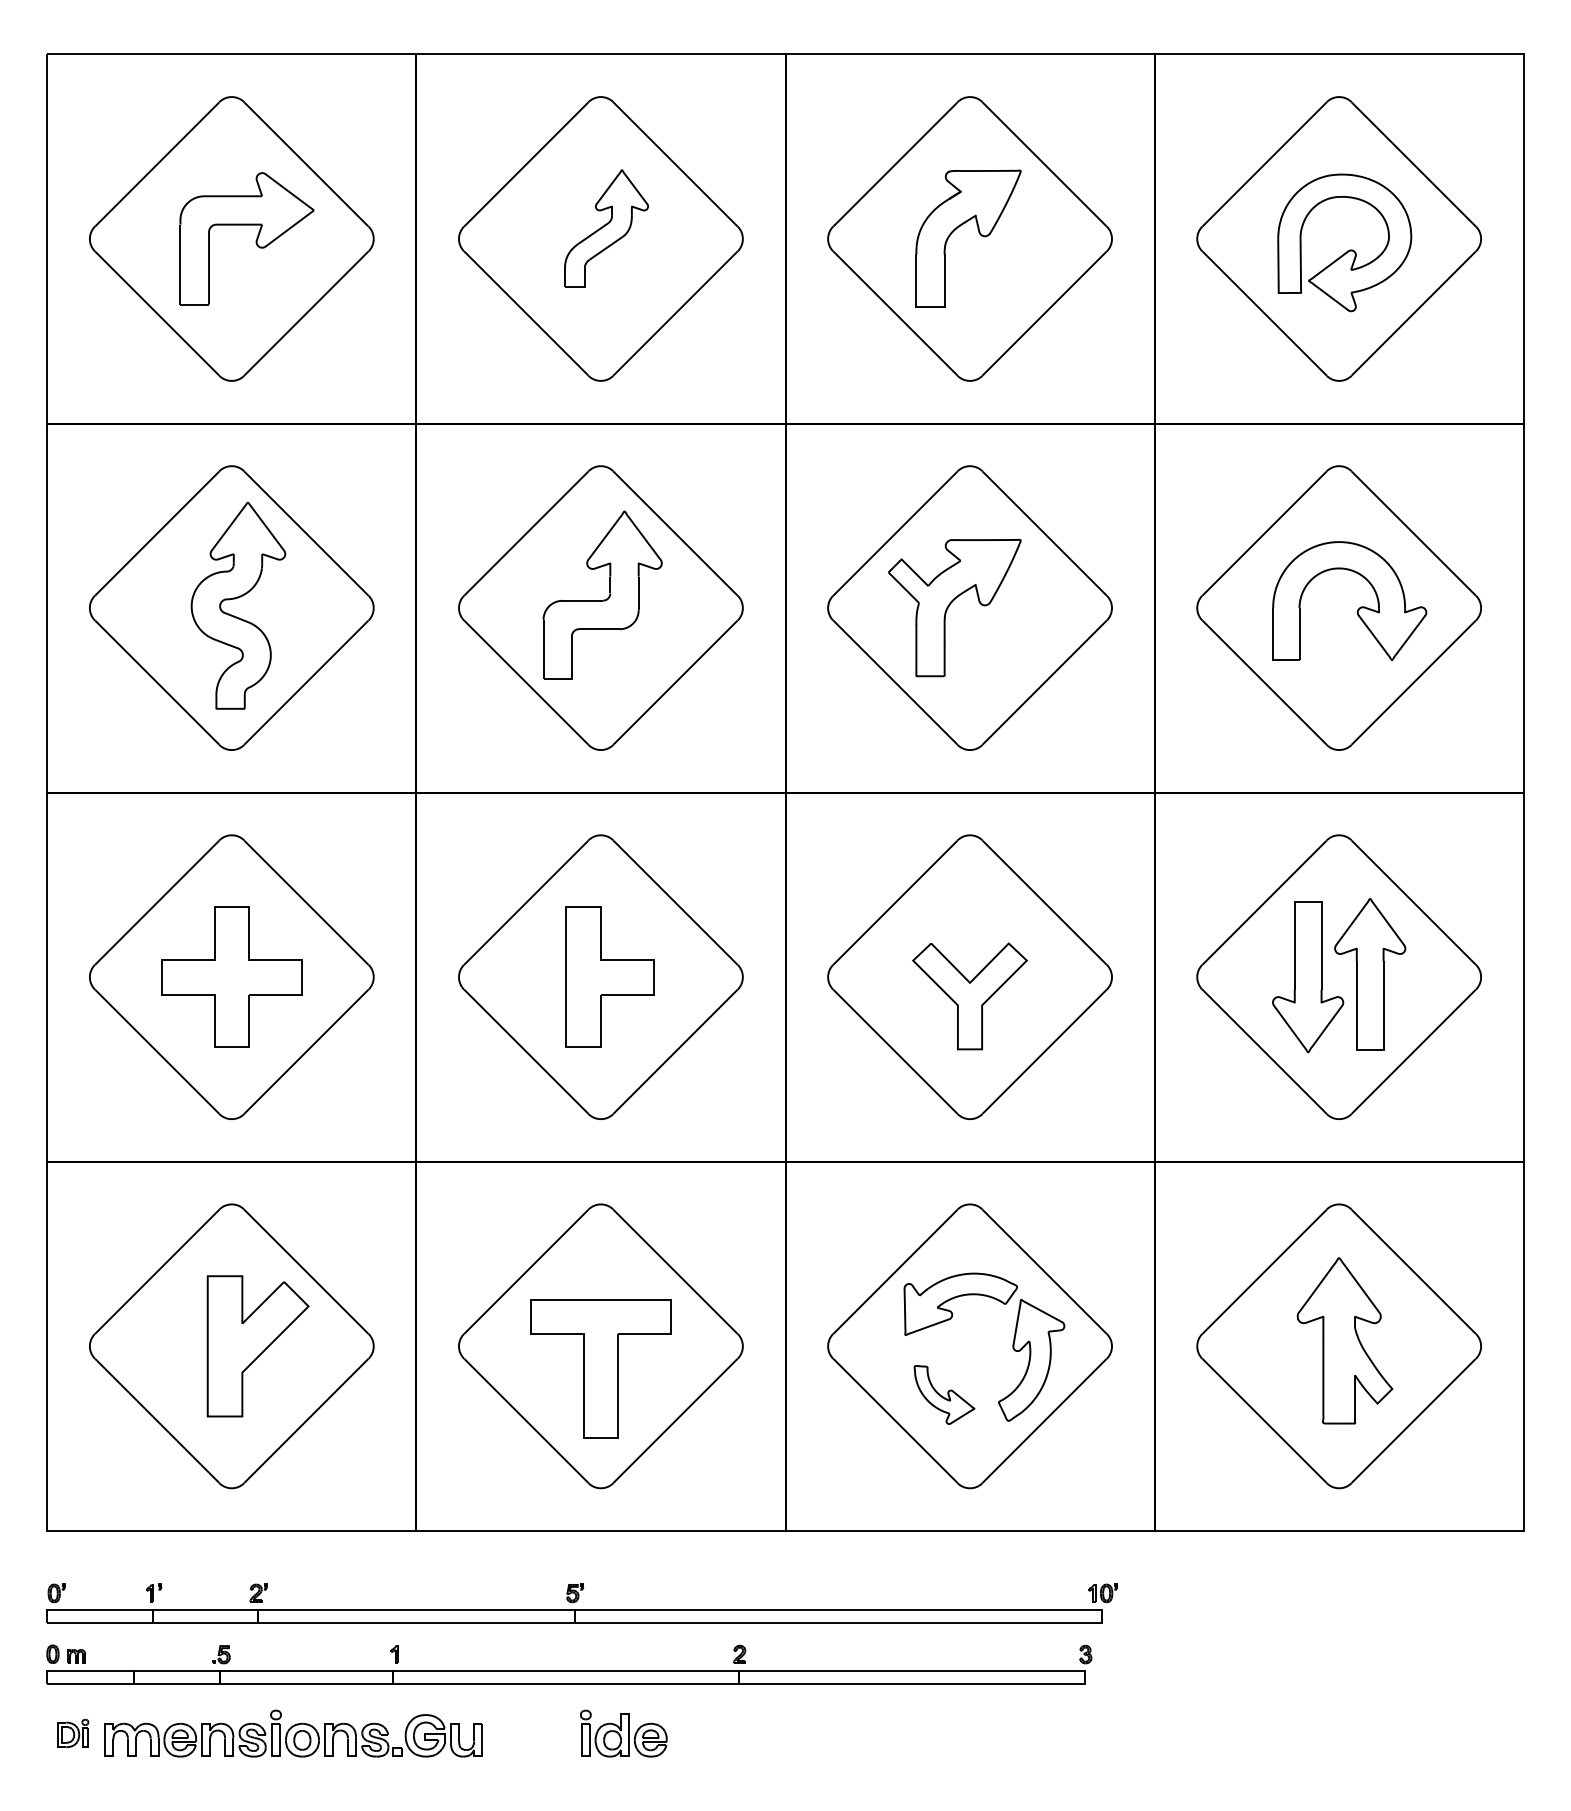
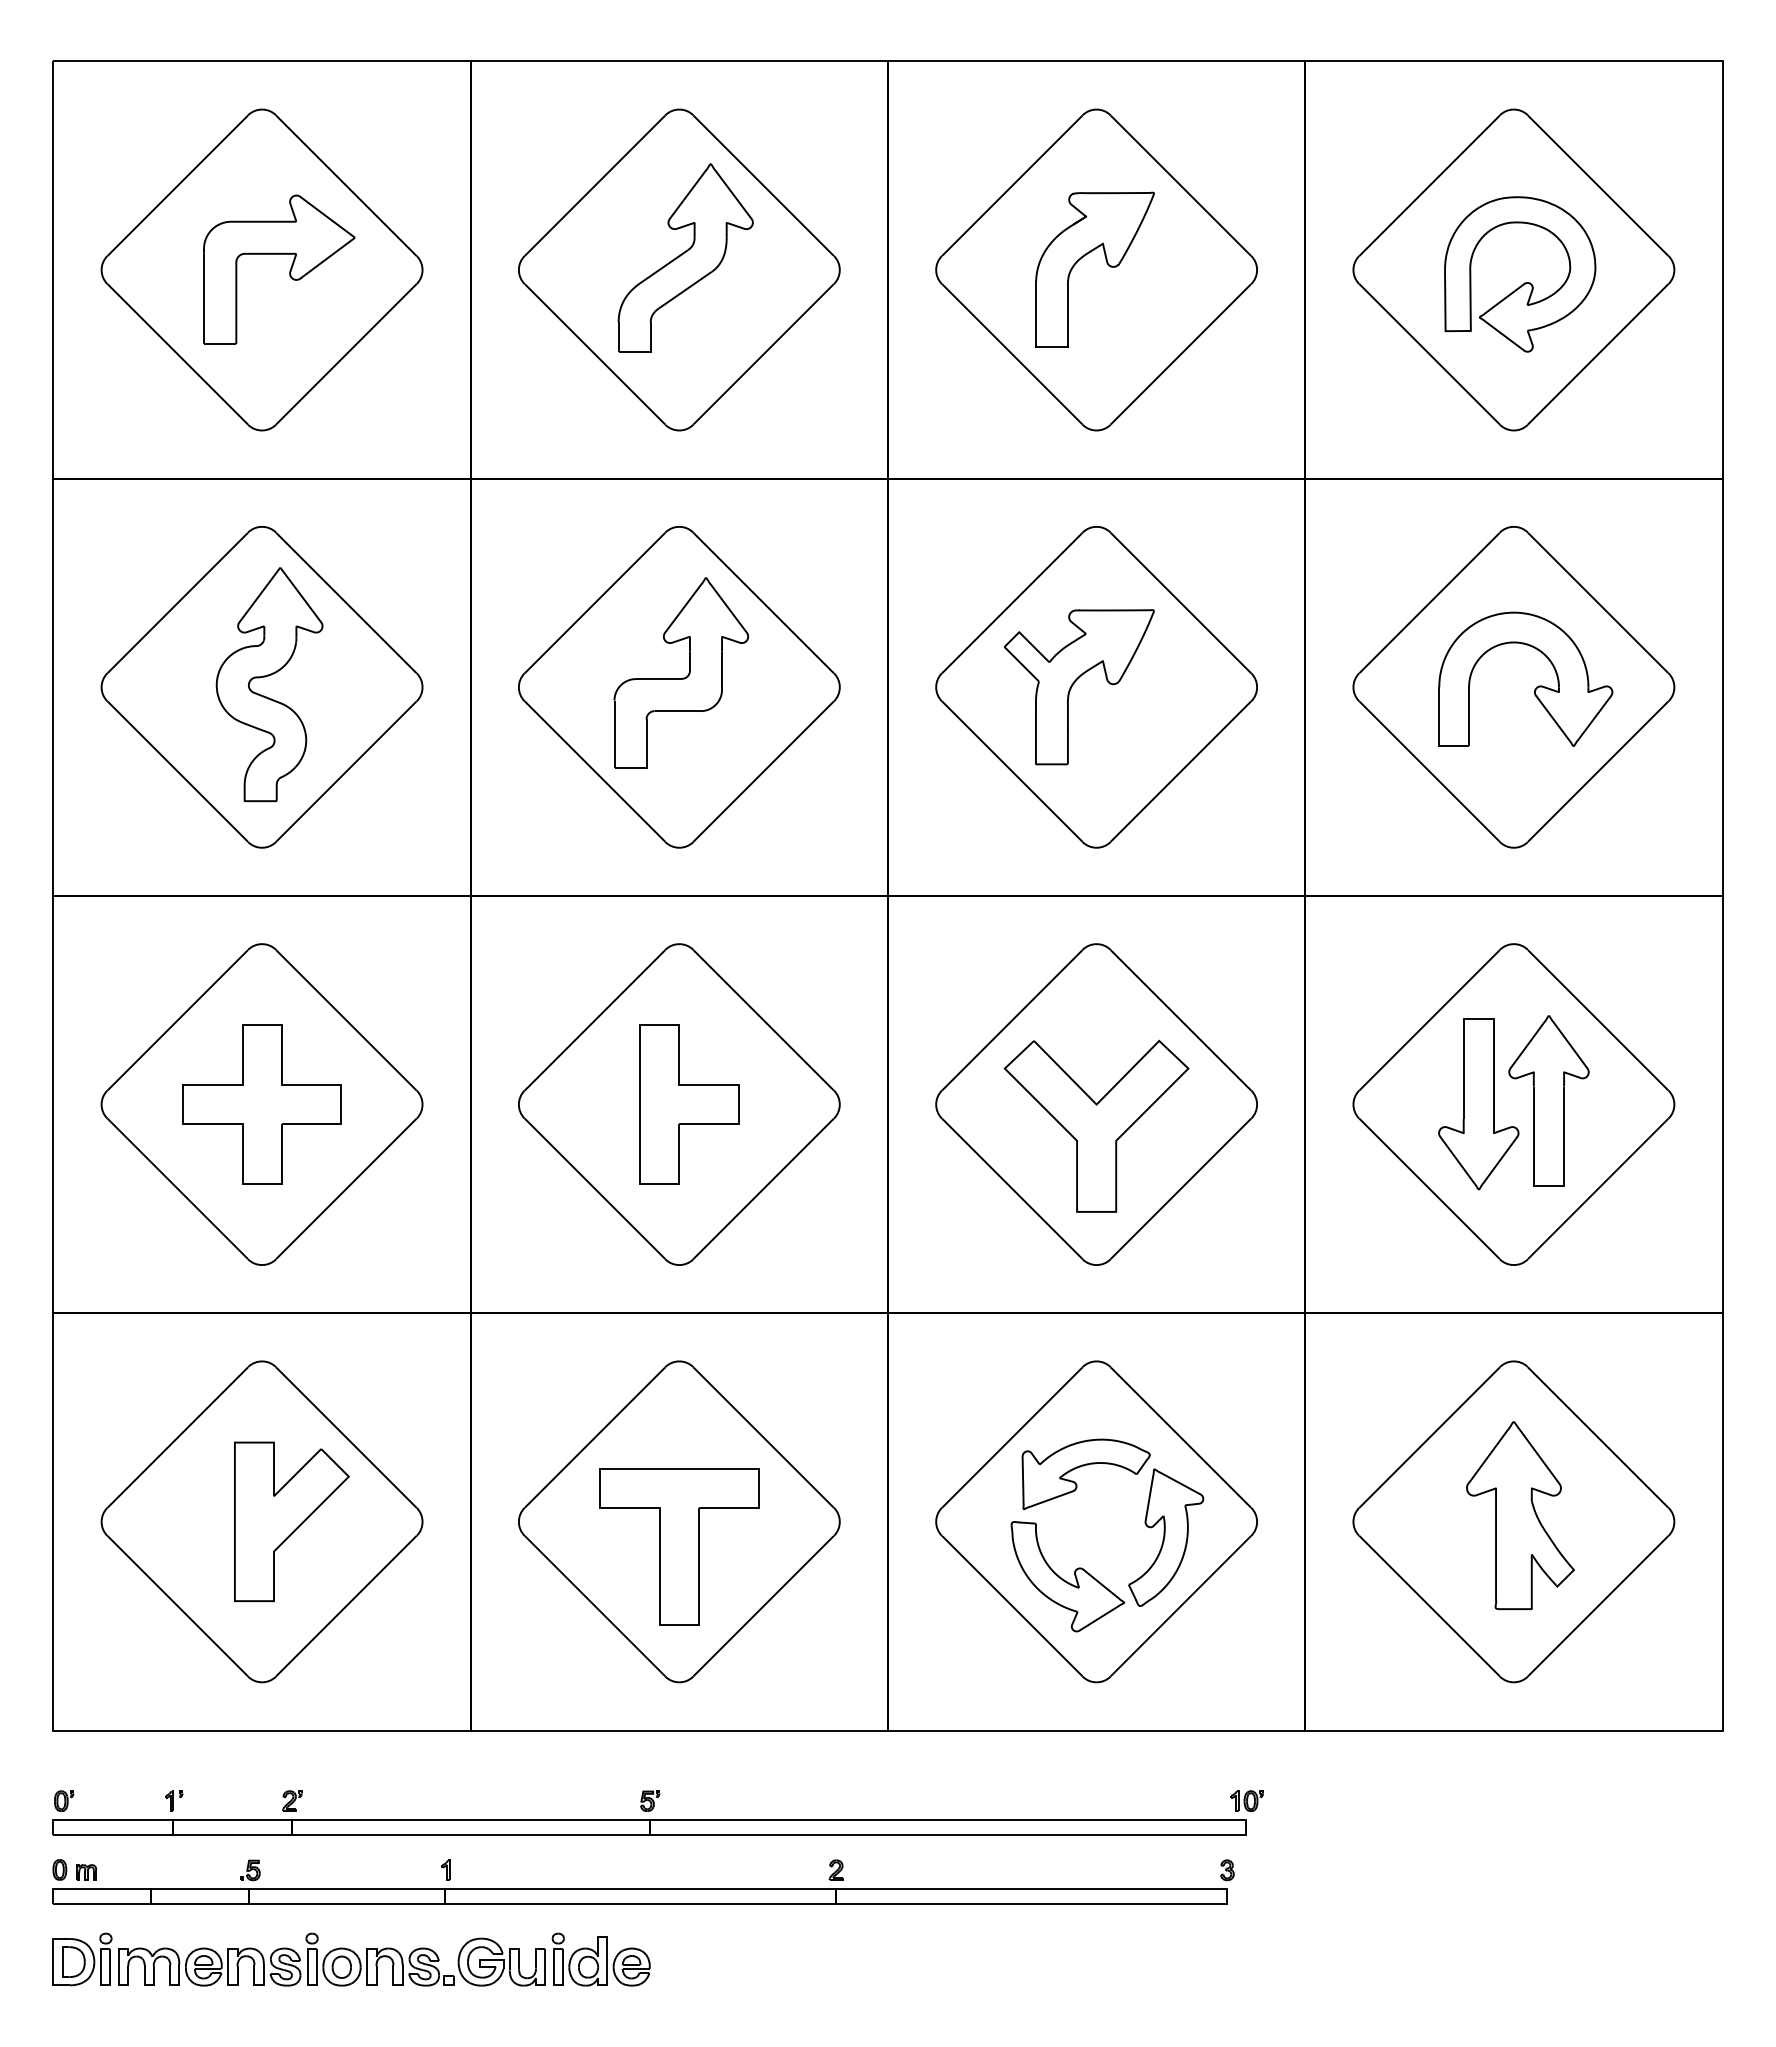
part: (606, 227) -> (685, 257), size x1.43
part: (969, 995) -> (1096, 1125), size x1.43
part: (944, 1394) -> (1067, 1576), size x1.67
part: (72, 1733) -> (82, 1959), size x1.67
part: (623, 1733) -> (600, 1959), moved

